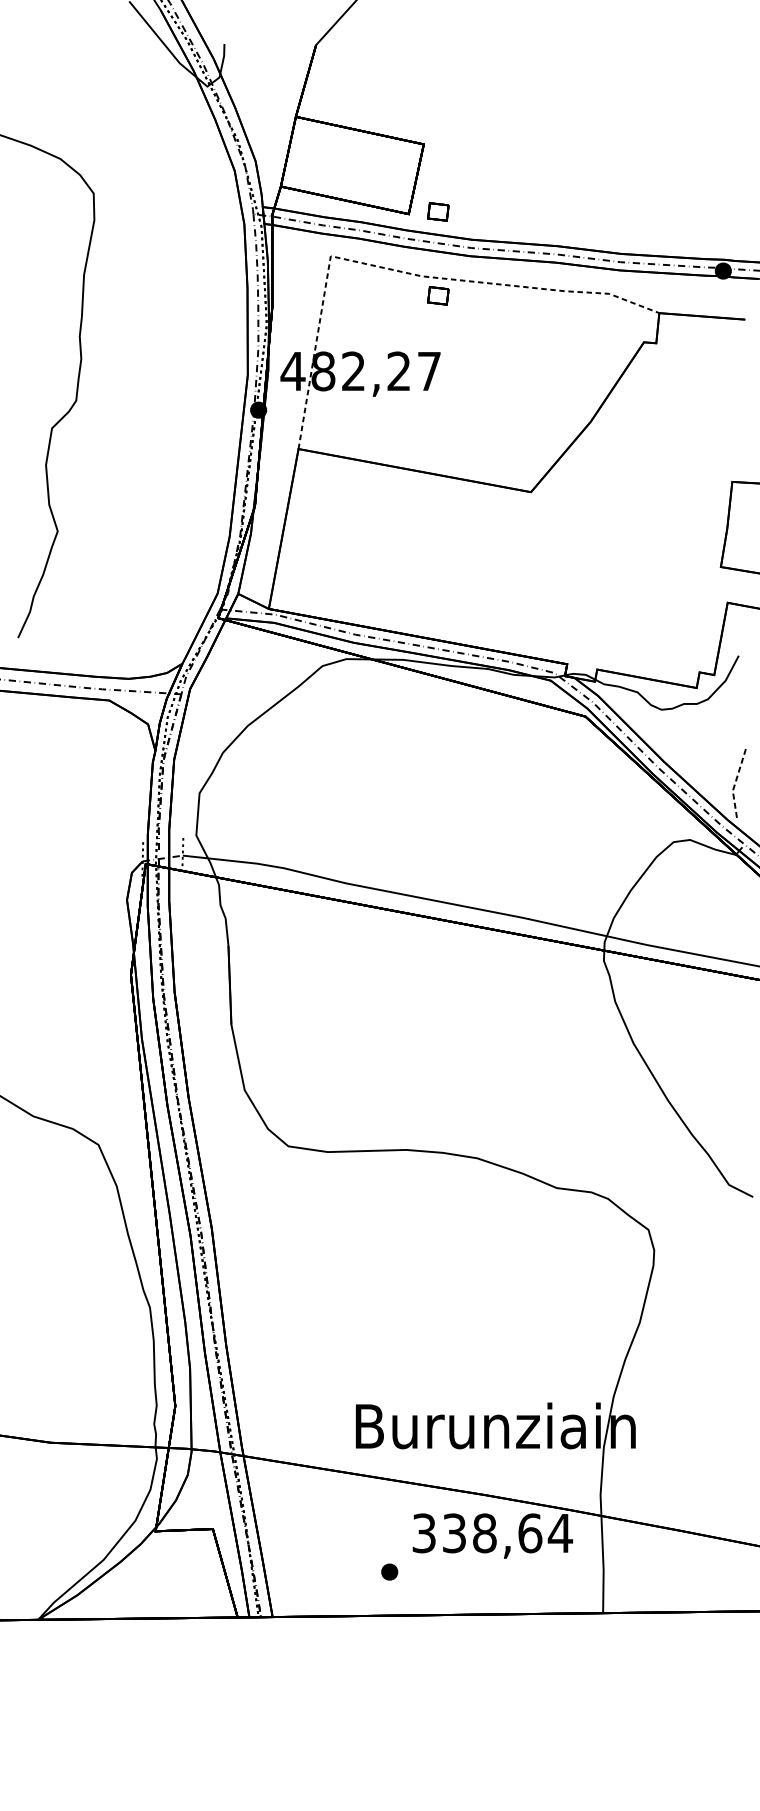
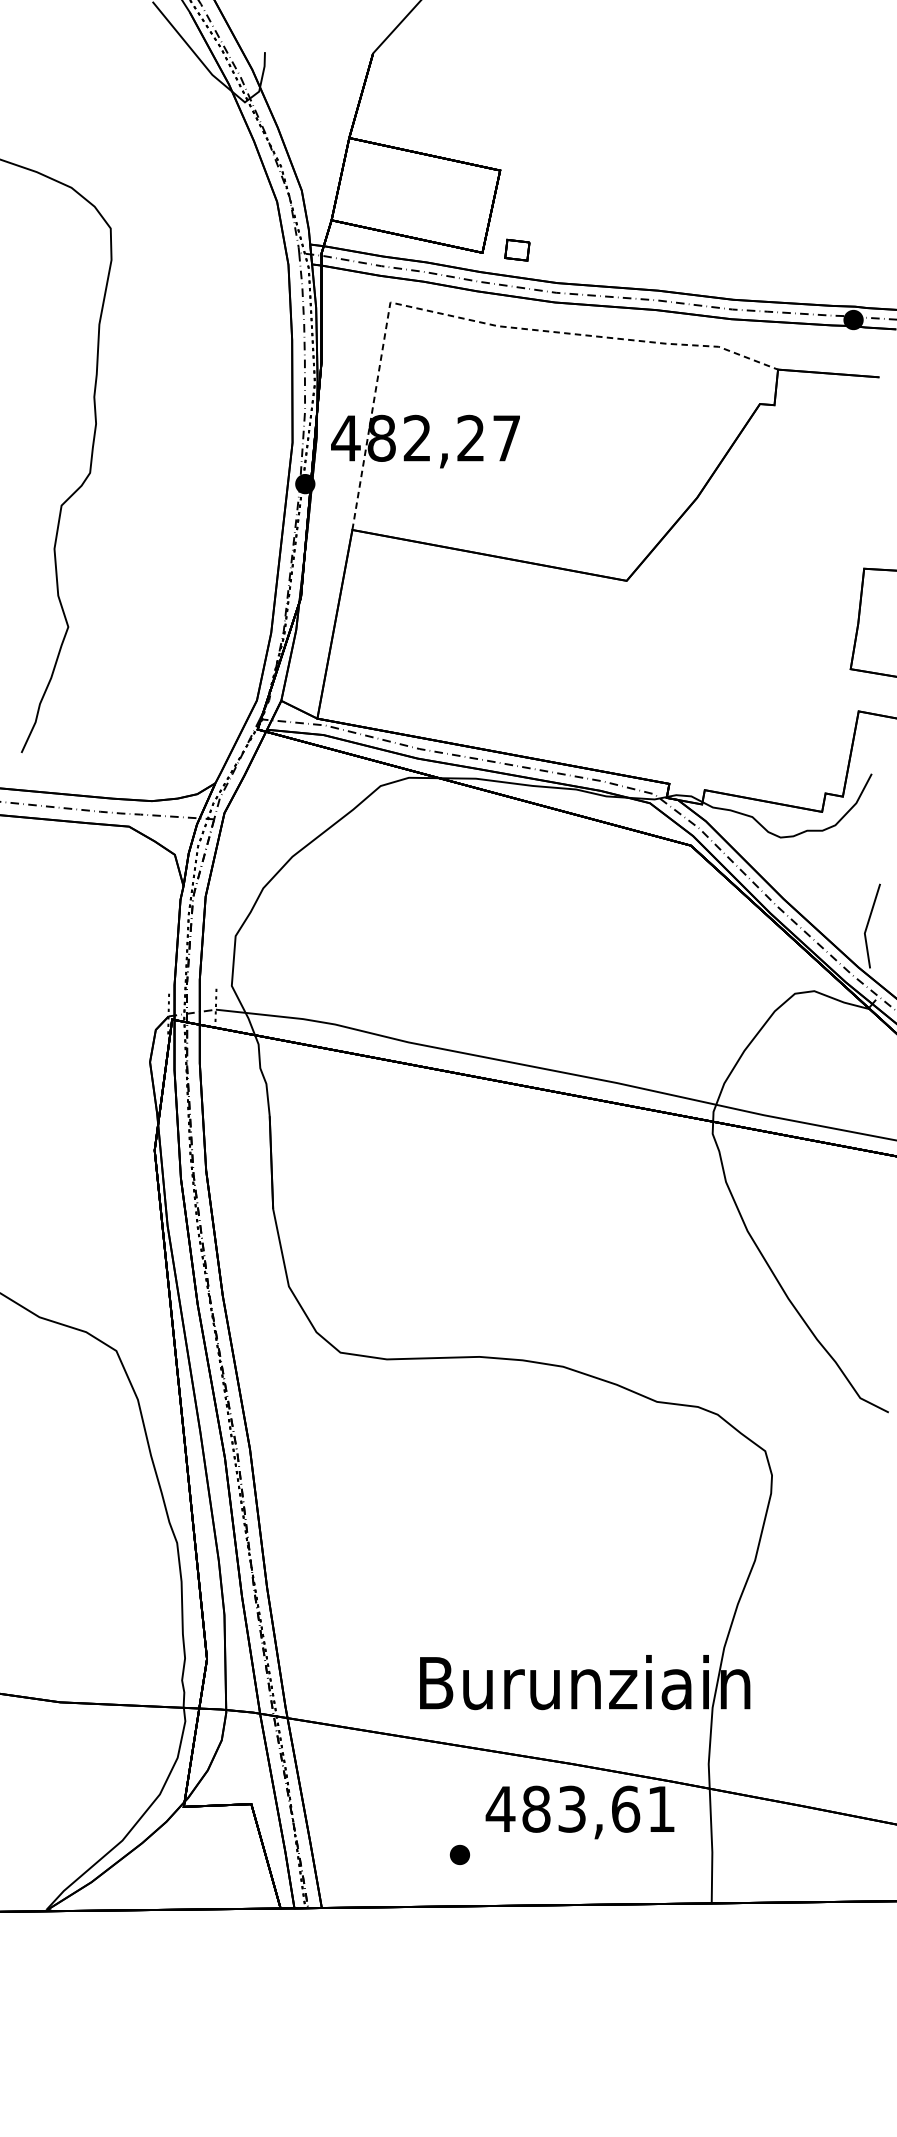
part: (438, 295) -> (517, 348), removed
line: (734, 785) -> (866, 926), dashed -> solid
text: (491, 1532) -> (580, 1808), 338,64 -> 483,61

